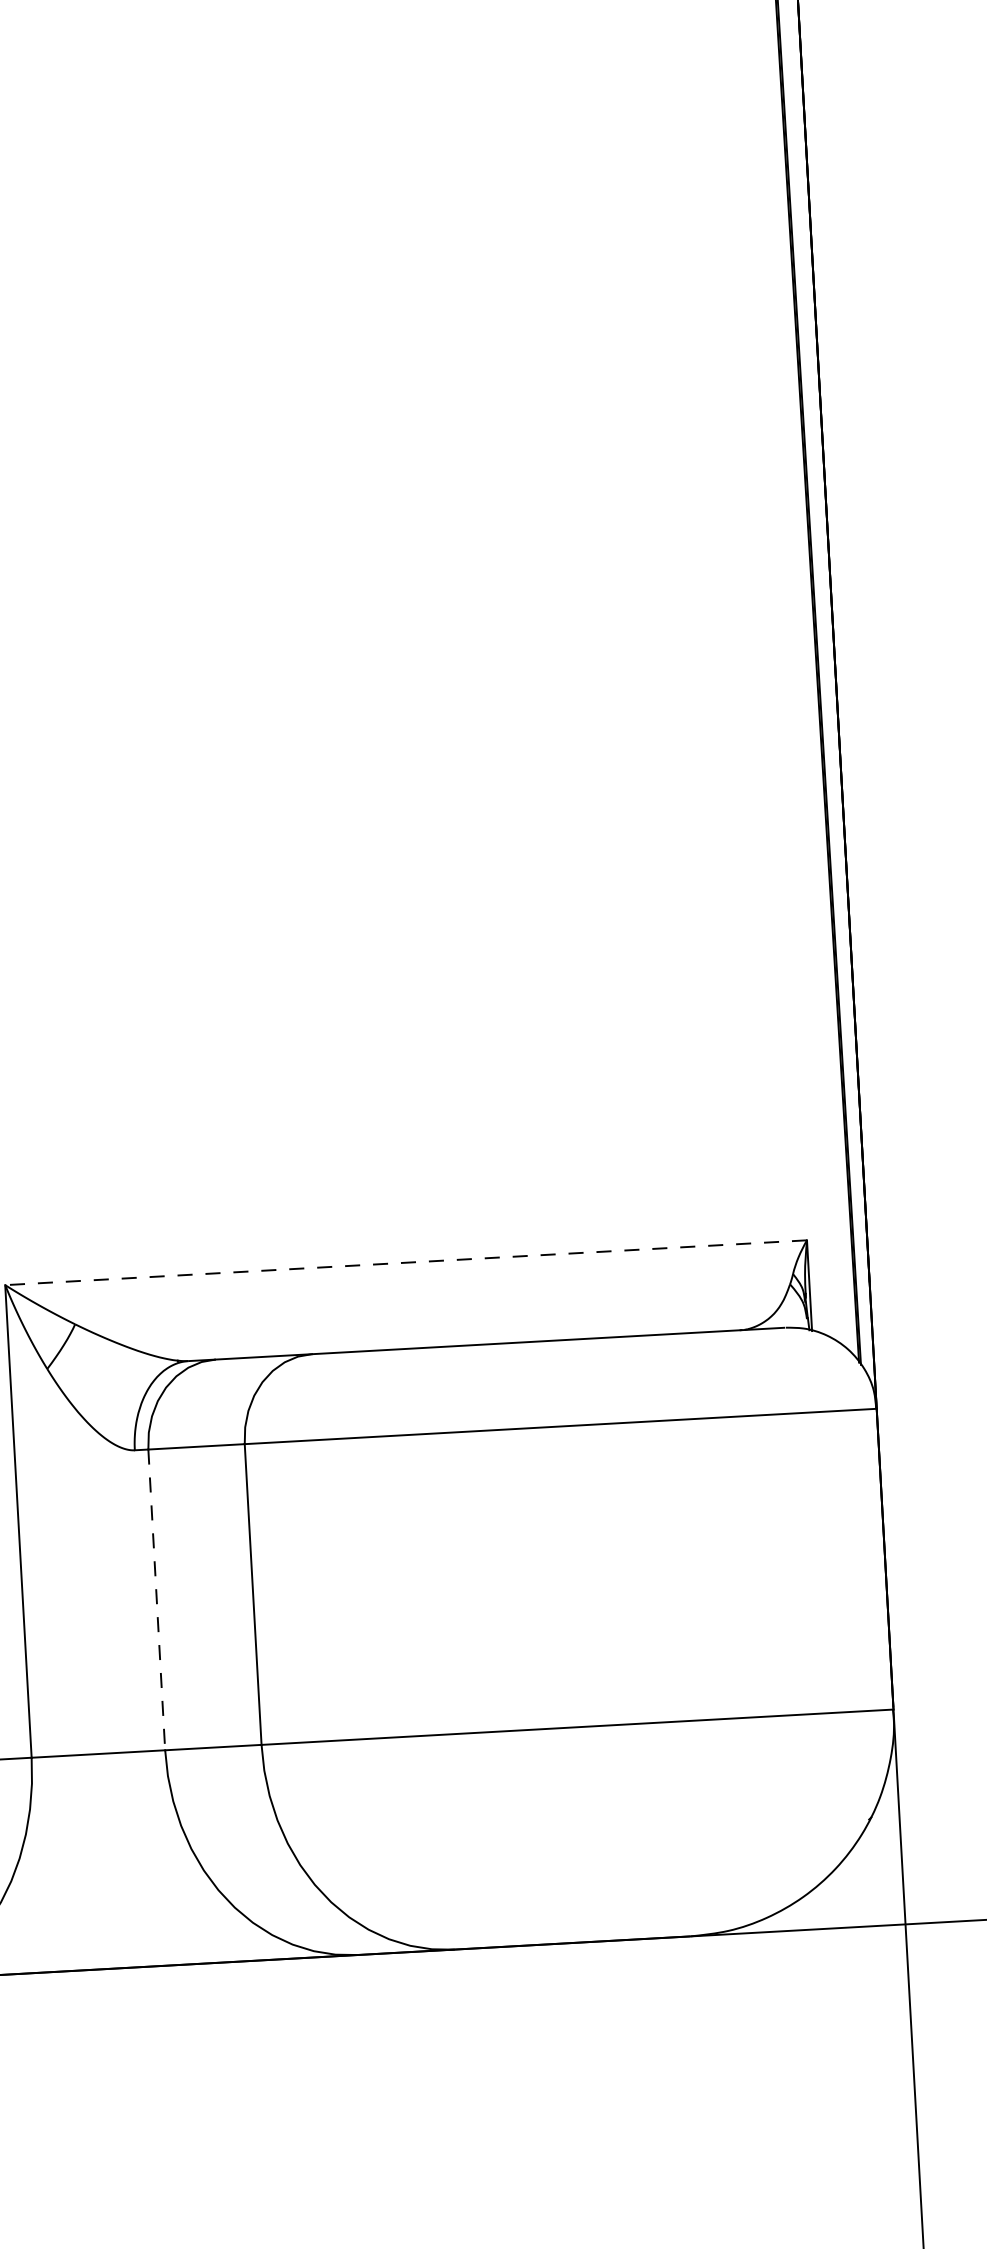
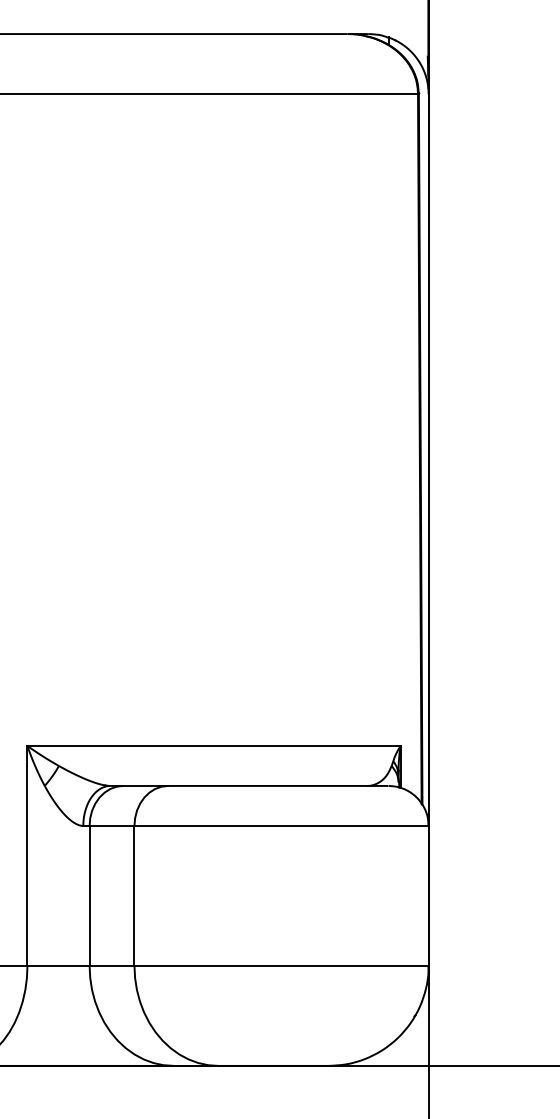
line: (407, 1261) -> (214, 745), dashed -> solid
line: (156, 1598) -> (89, 895), dashed -> solid

